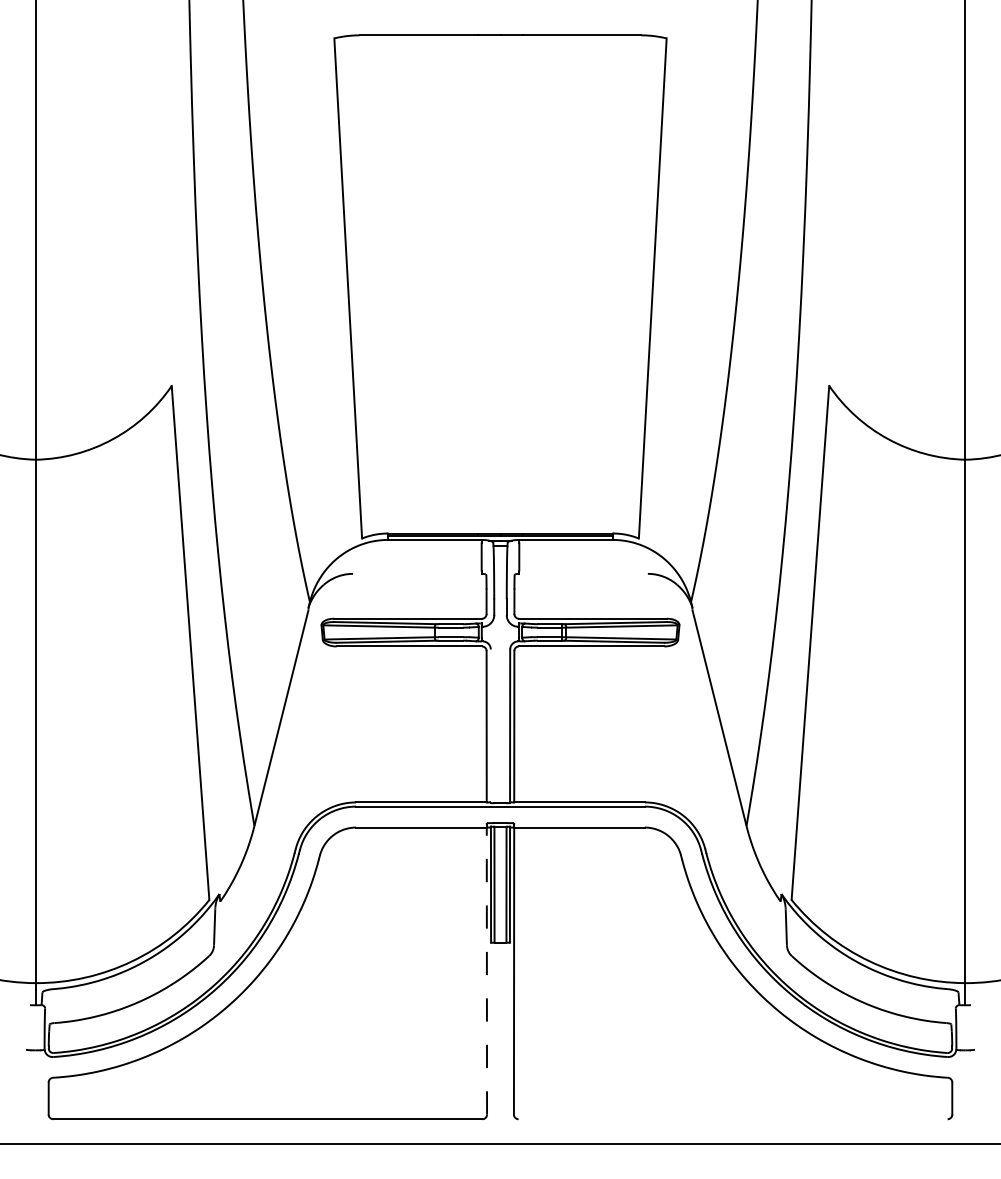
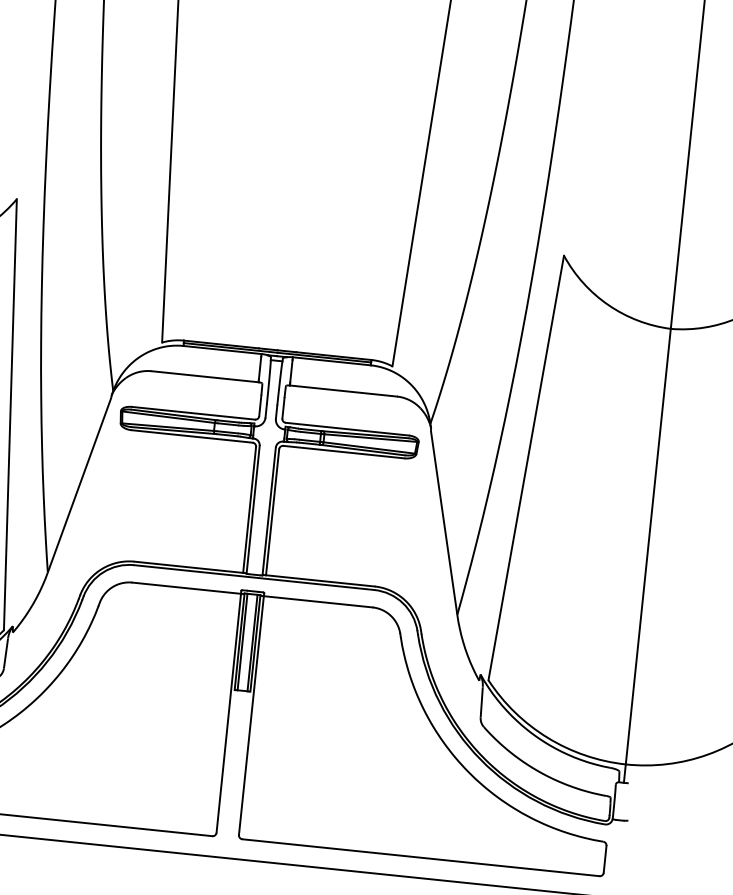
line: (417, 573) -> (205, 376), added
line: (583, 573) -> (343, 390), added
line: (490, 725) -> (252, 509), added
line: (486, 970) -> (228, 712), dashed -> solid
line: (732, 1119) -> (420, 857), added

